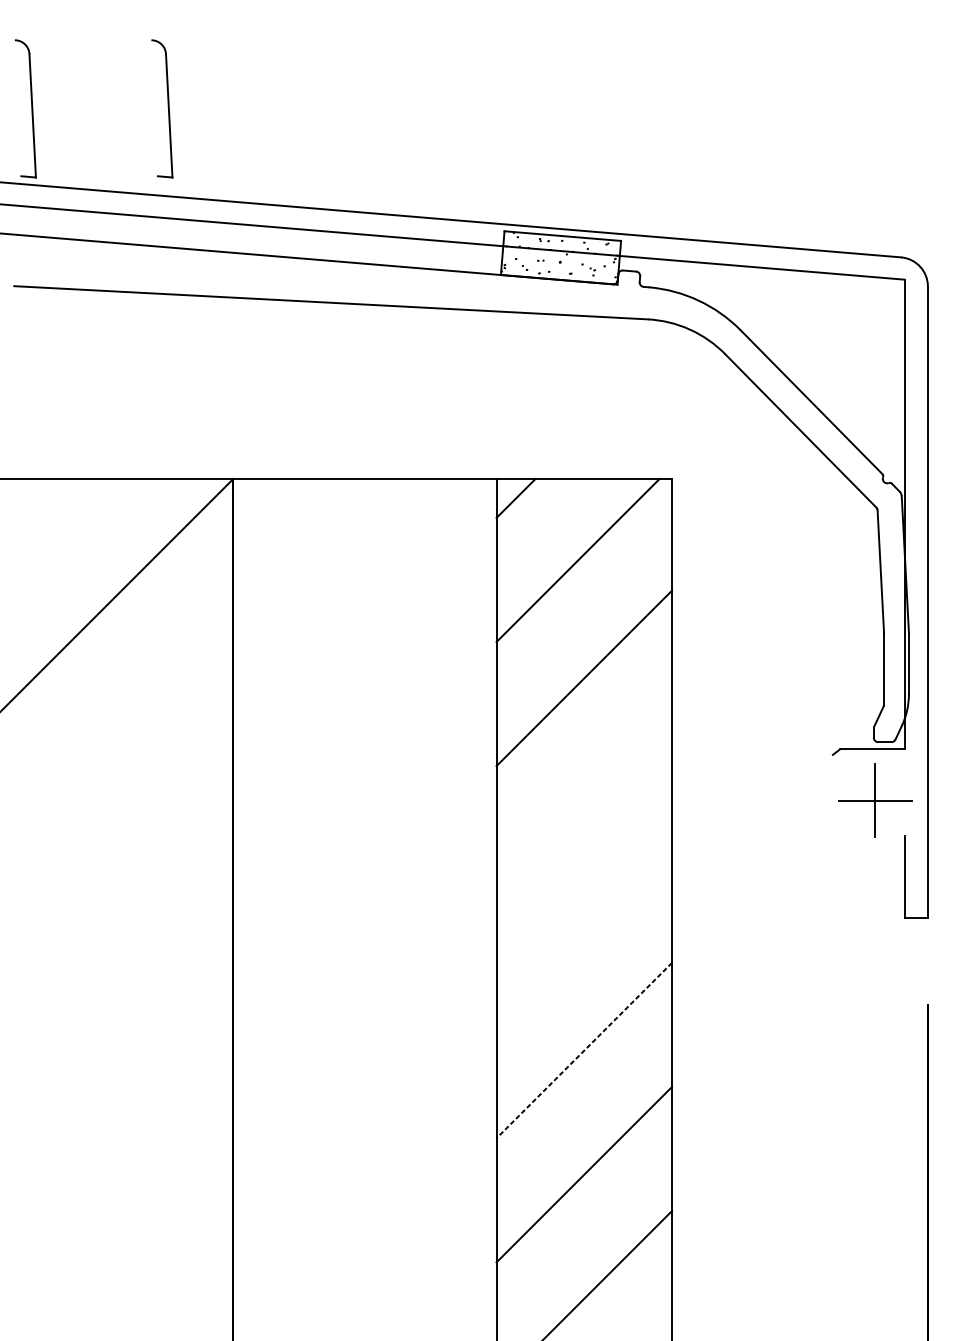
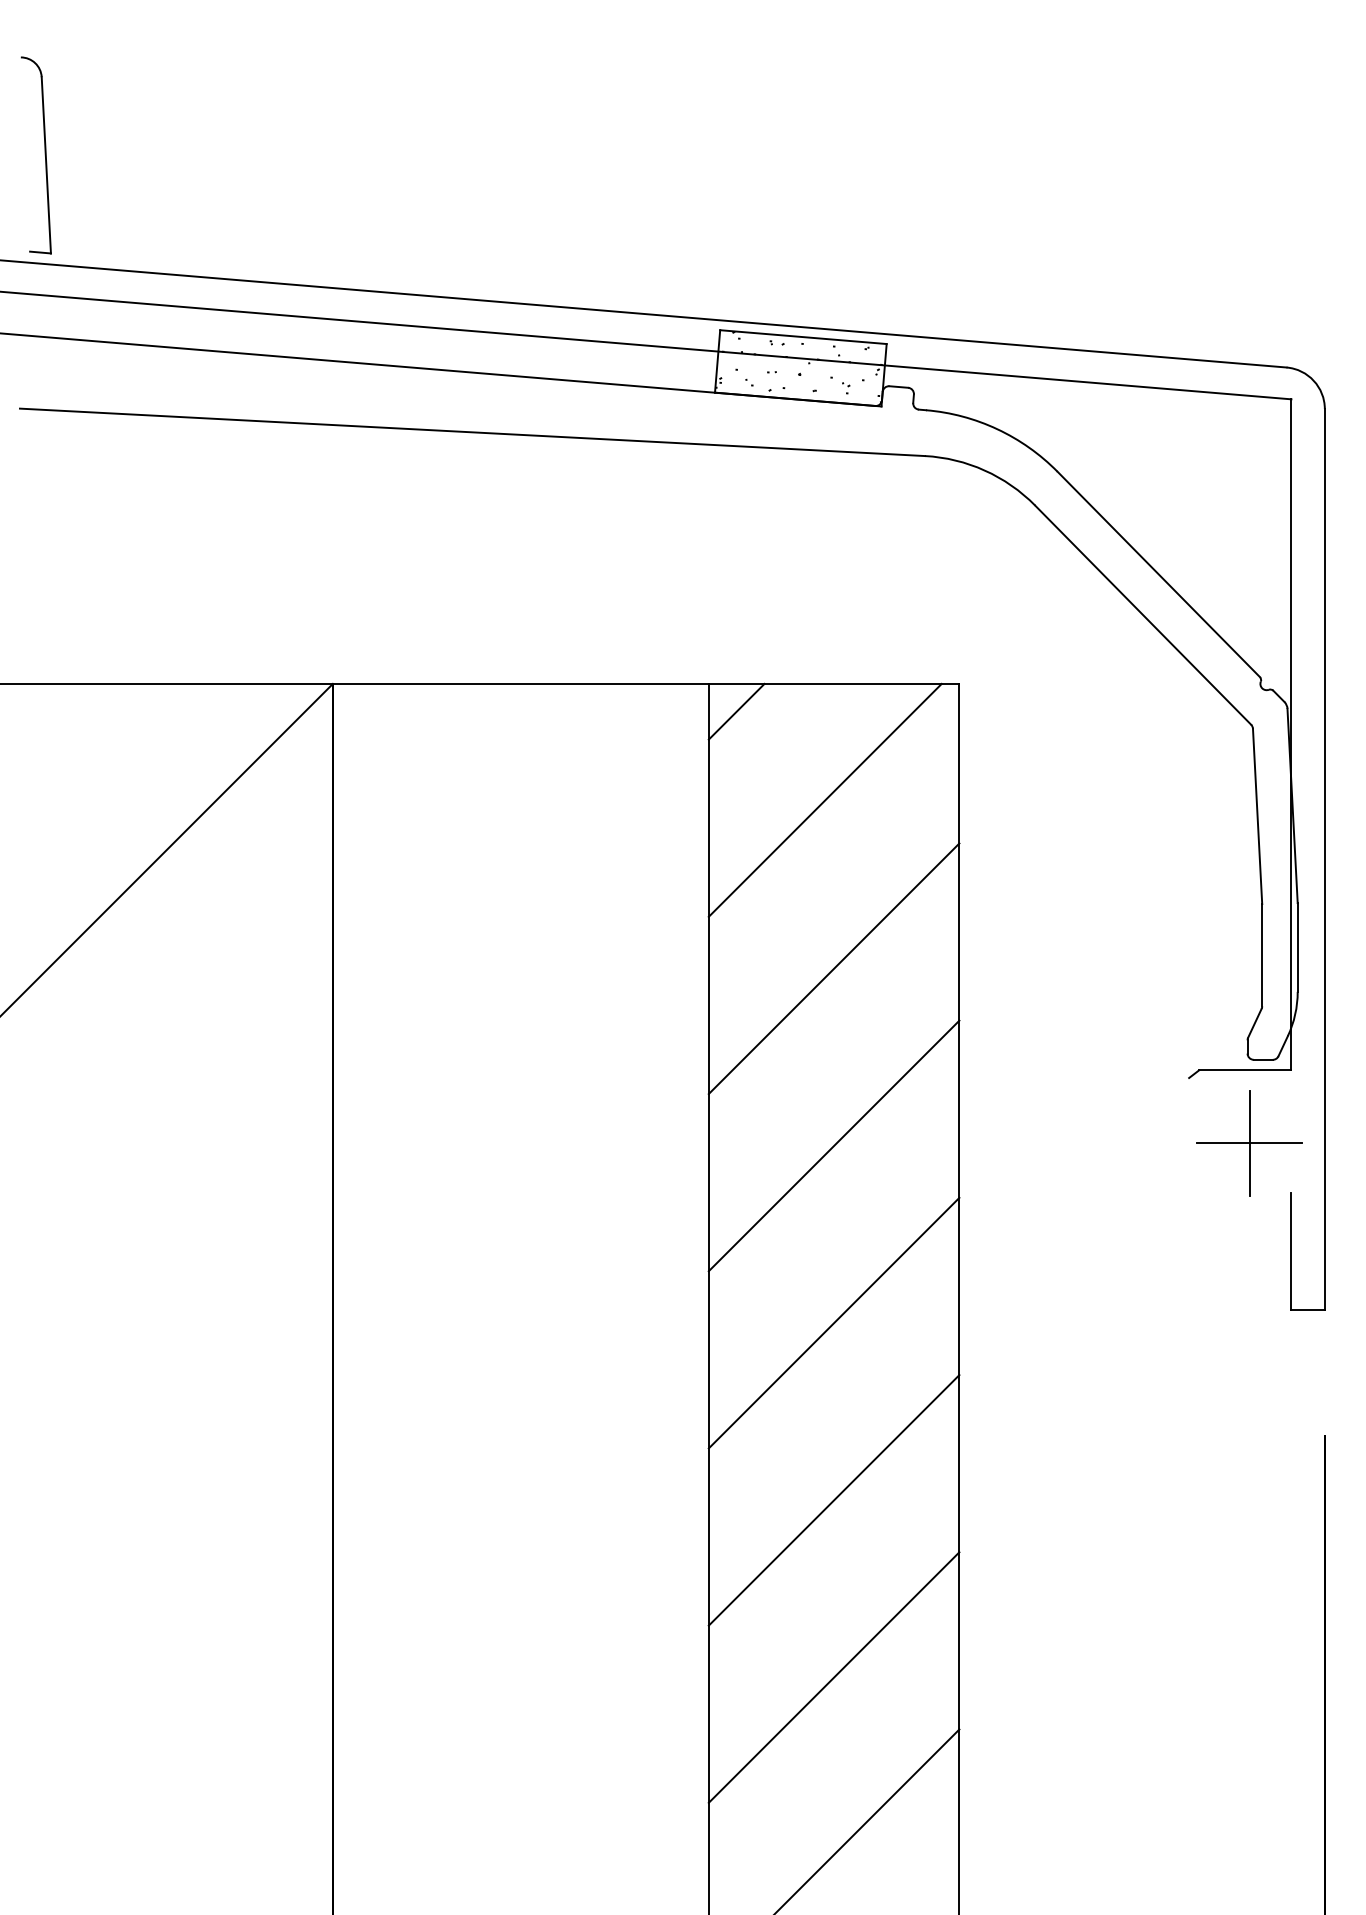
part: (167, 108) -> (239, 155), removed
line: (583, 802) -> (833, 1145), added
line: (583, 926) -> (833, 1322), added
line: (583, 1050) -> (833, 1500), dashed -> solid

